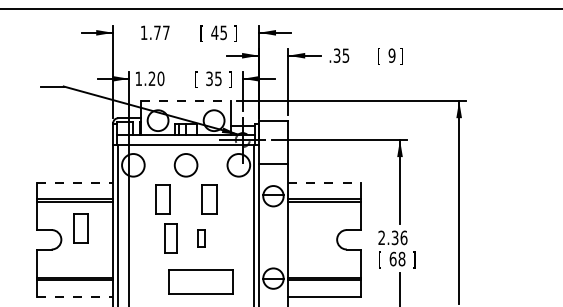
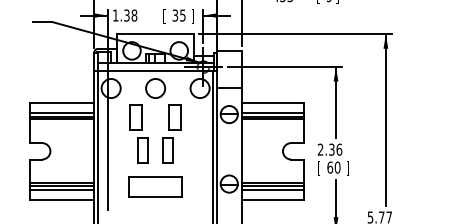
text: (156, 79) -> (130, 16), 1.20 -> 1.38
line: (186, 101) -> (155, 34), dashed -> solid
line: (75, 182) -> (62, 103), dashed -> solid
line: (324, 182) -> (272, 103), dashed -> solid
line: (75, 194) -> (62, 113), added
line: (324, 194) -> (272, 113), added
part: (80, 228) -> (66, 141), removed
part: (200, 238) -> (167, 150), size x1.67
text: (401, 258) -> (337, 167), 68 -> 60
part: (200, 281) -> (155, 186), moved
line: (75, 285) -> (62, 189), added
line: (324, 285) -> (272, 189), added
line: (75, 297) -> (62, 199), dashed -> solid

